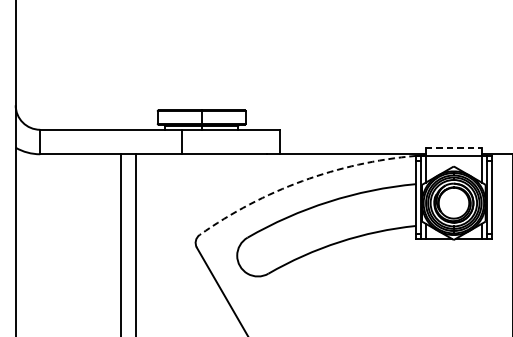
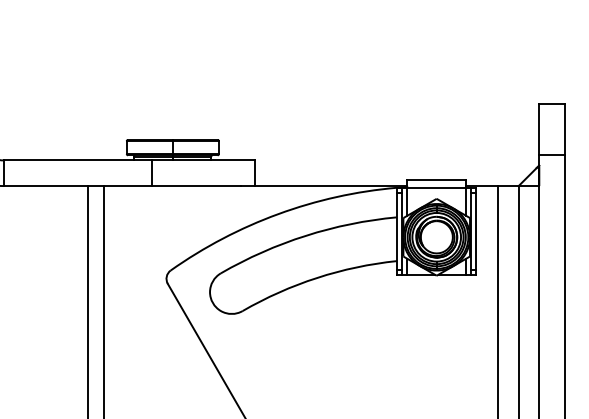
line: (454, 148) -> (437, 179), dashed -> solid
arc: (302, 181) -> (278, 214), dashed -> solid

